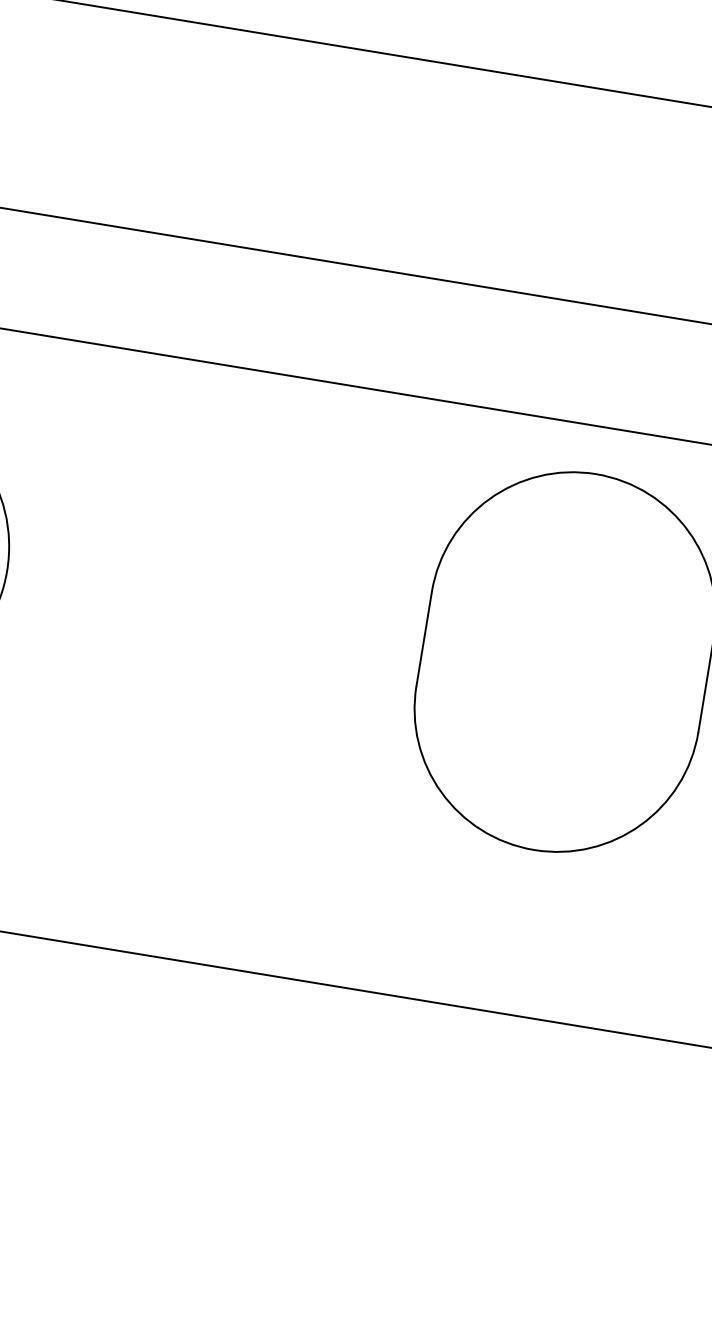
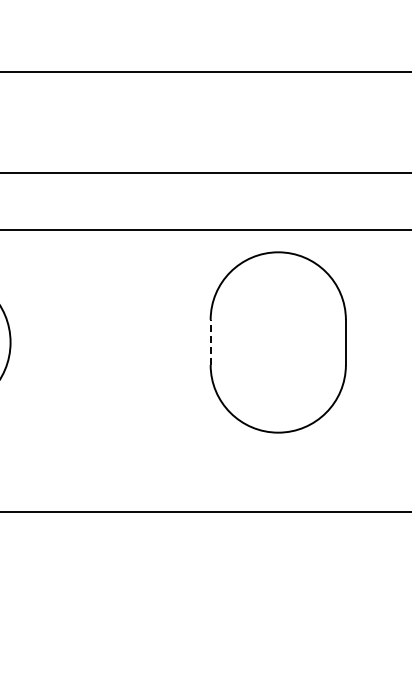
line: (423, 638) -> (210, 342), solid -> dashed

